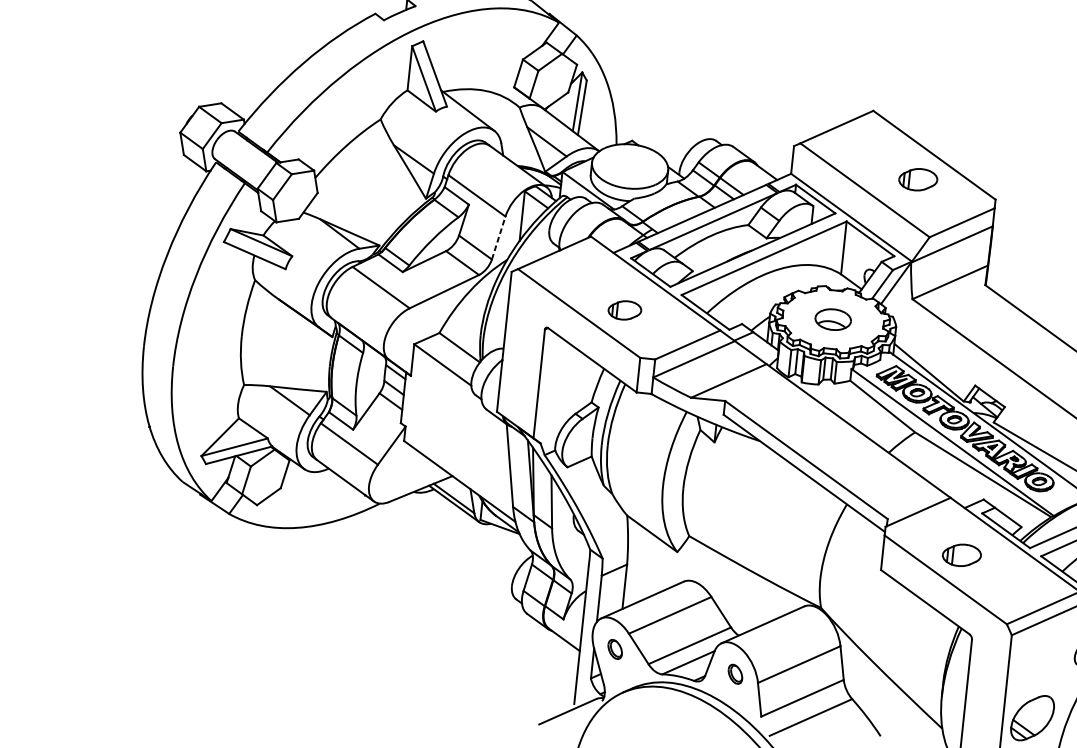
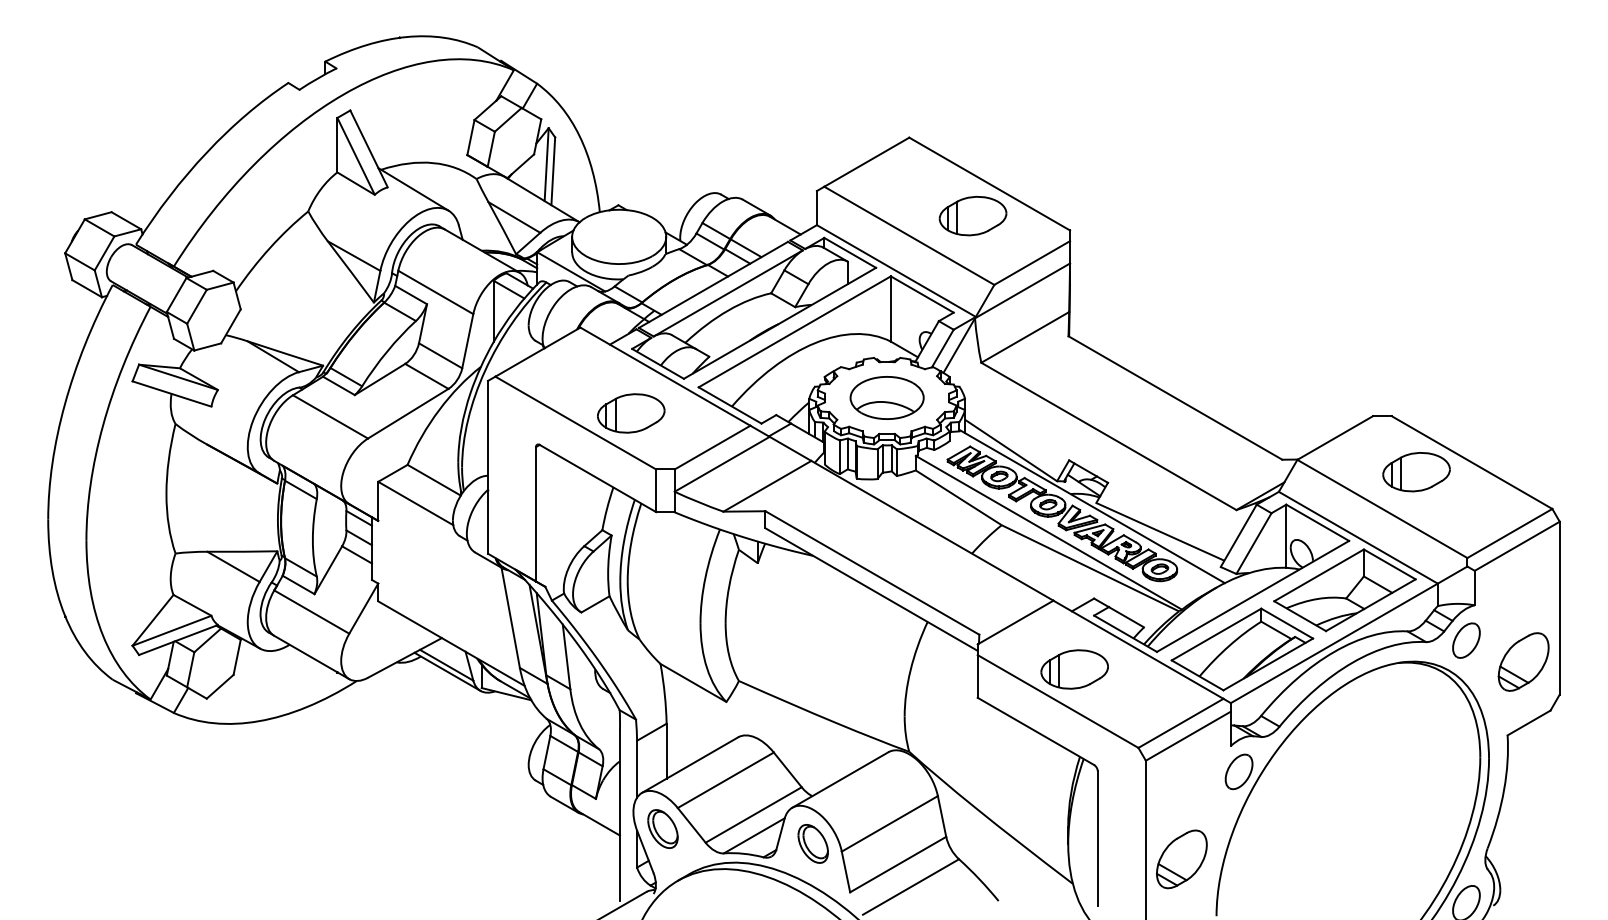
part: (917, 179) -> (972, 215), size x1.43
line: (498, 238) -> (467, 341), dashed -> solid
part: (625, 310) -> (631, 413), size x1.67
part: (832, 319) -> (886, 397), size x1.67
part: (961, 555) -> (1074, 669), size x1.43
part: (614, 648) -> (662, 828), size x1.67
part: (734, 673) -> (812, 843), size x1.67

